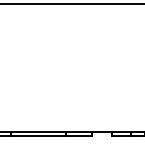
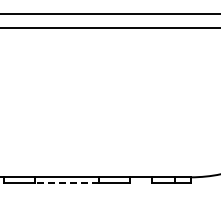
line: (38, 136) -> (66, 182), solid -> dashed

